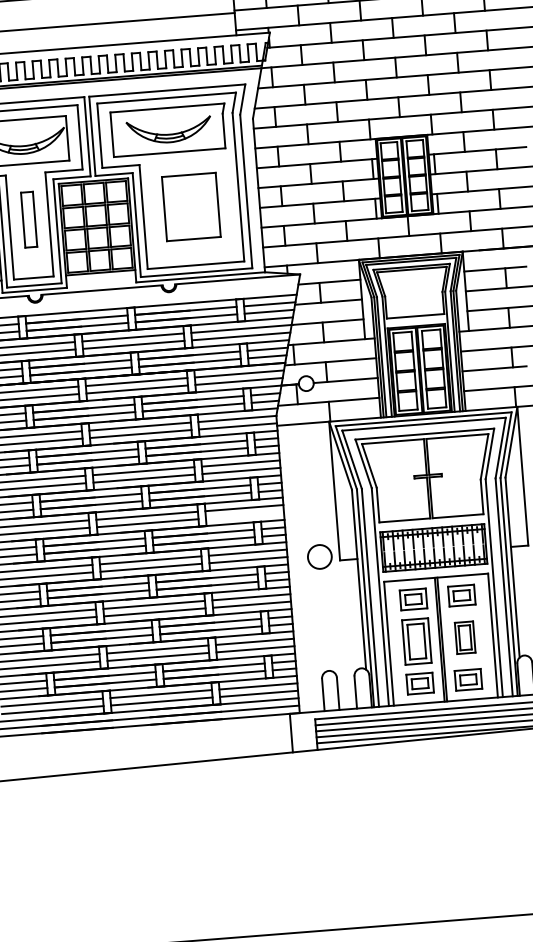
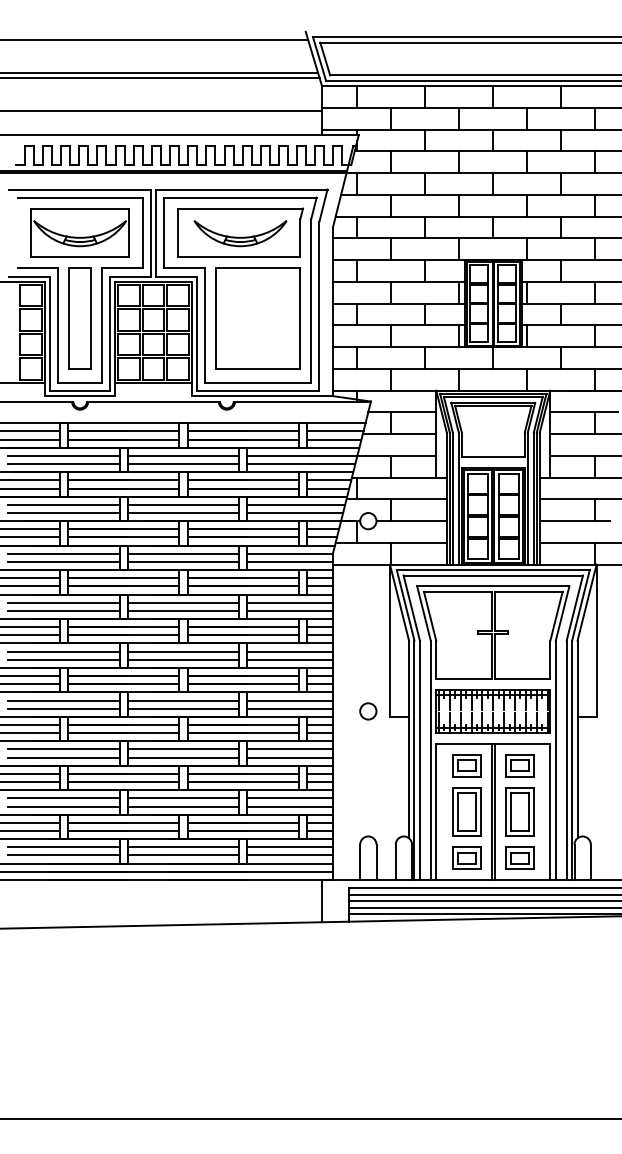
part: (190, 206) -> (257, 318), size x1.43
part: (28, 219) -> (79, 318), size x1.67
line: (244, 515) -> (289, 659), added
circle: (320, 557) -> (368, 711), size x0.62
part: (464, 637) -> (519, 811), size x1.43

